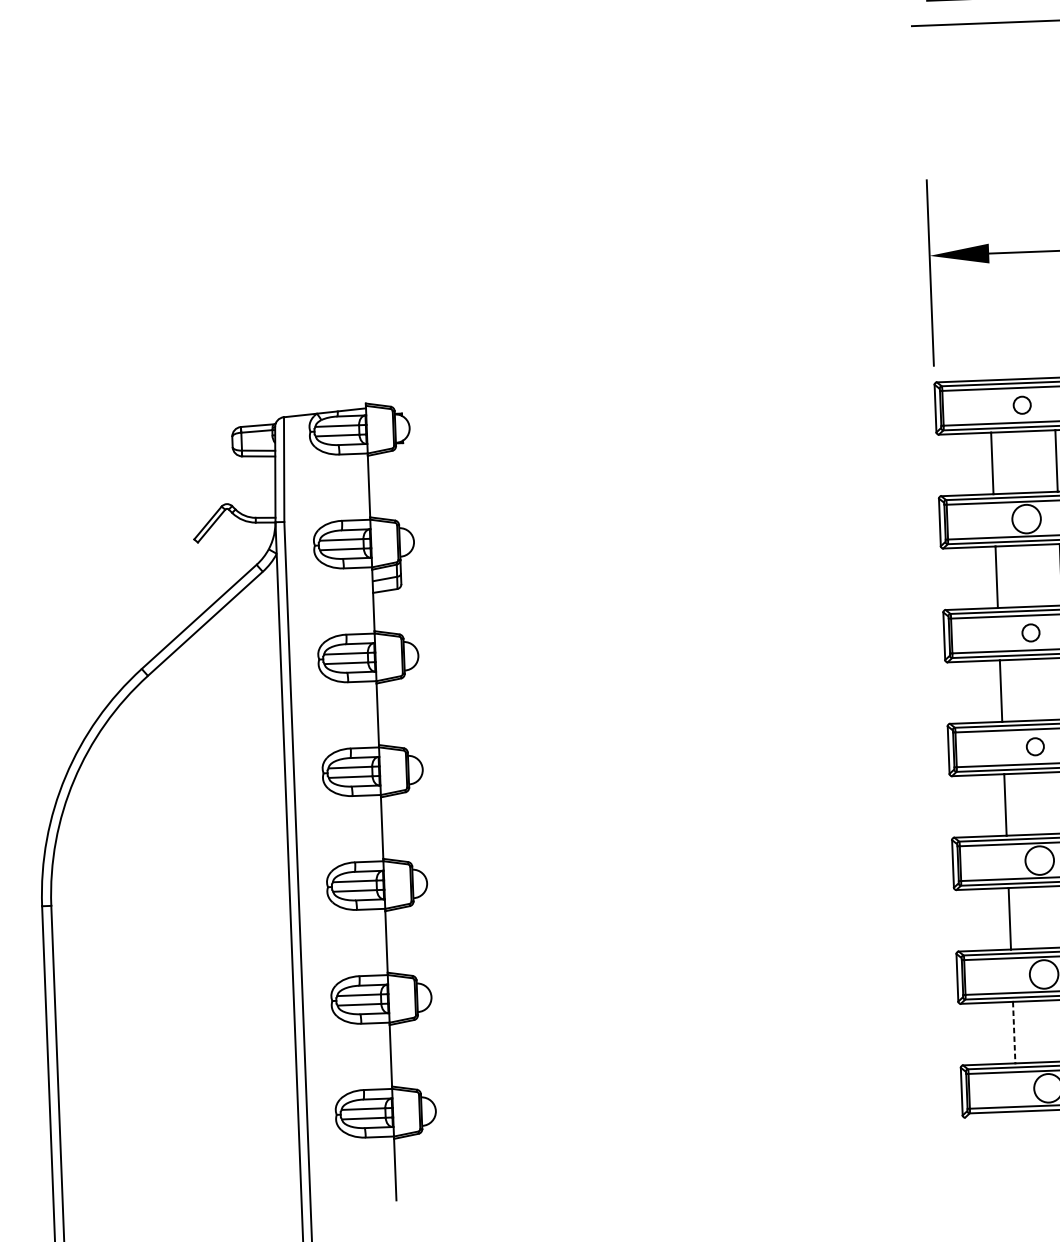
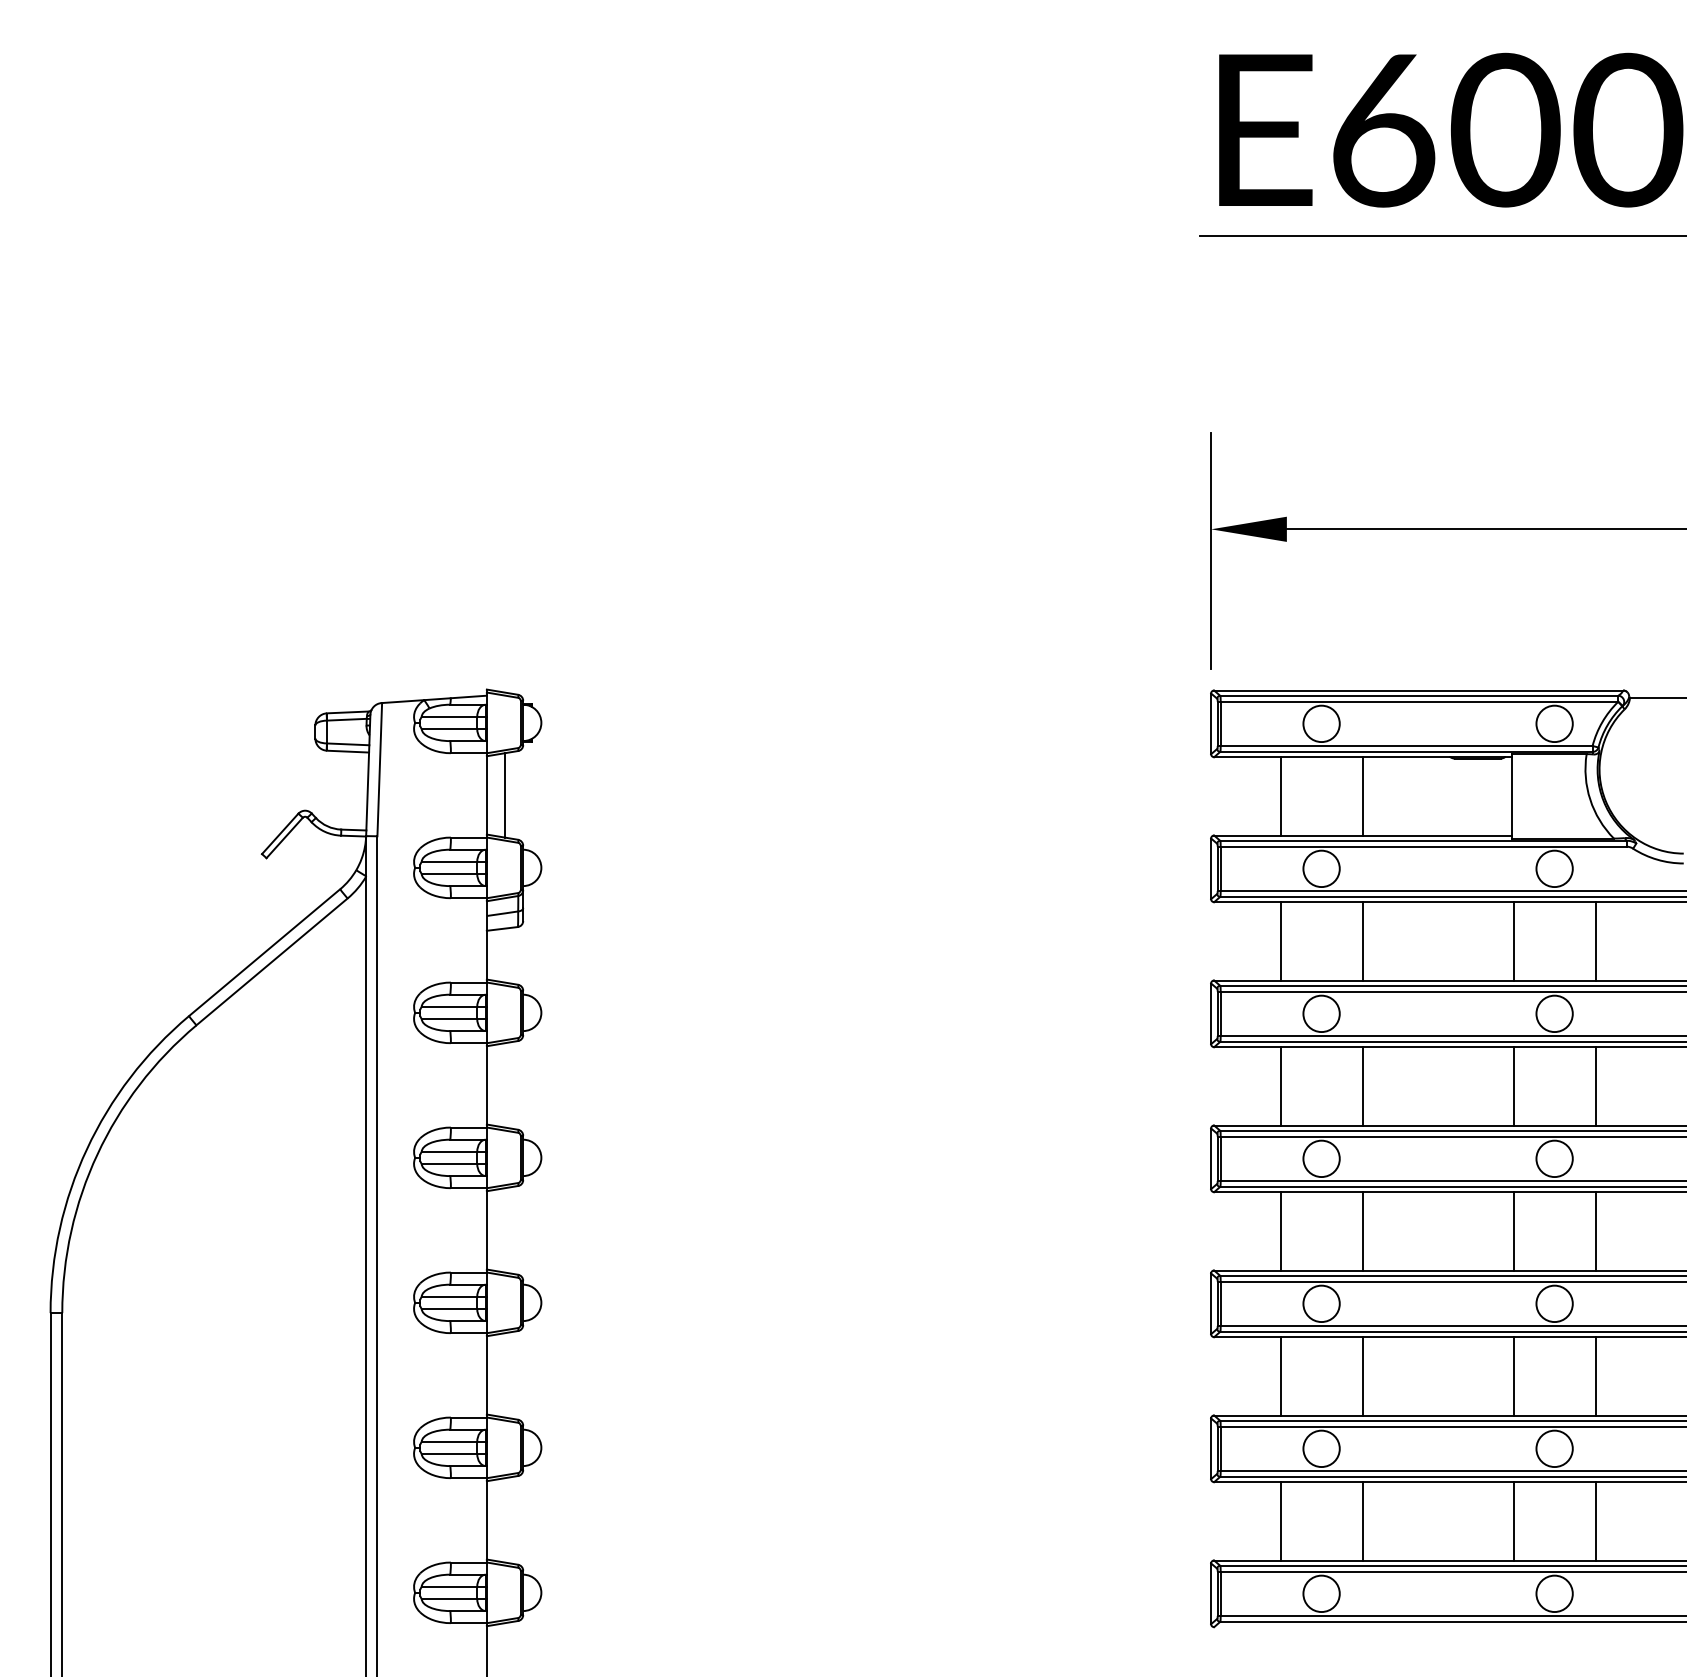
circle: (1022, 404) -> (1321, 723), size x1.67
line: (383, 486) -> (505, 795), added
circle: (1030, 632) -> (1321, 1013), size x1.67
circle: (1035, 746) -> (1321, 1158), size x1.67
line: (1014, 1032) -> (1280, 1521), dashed -> solid

